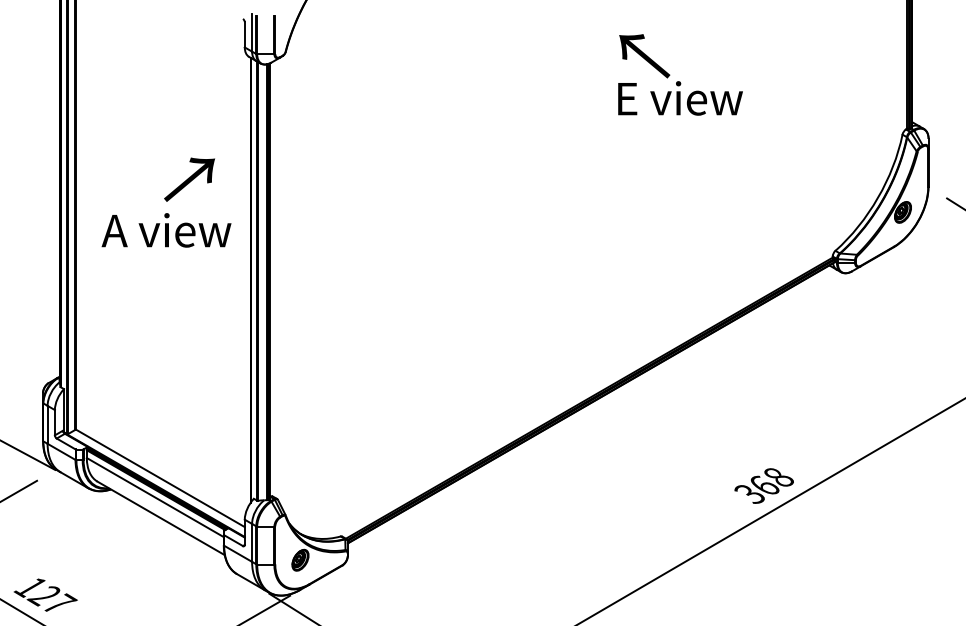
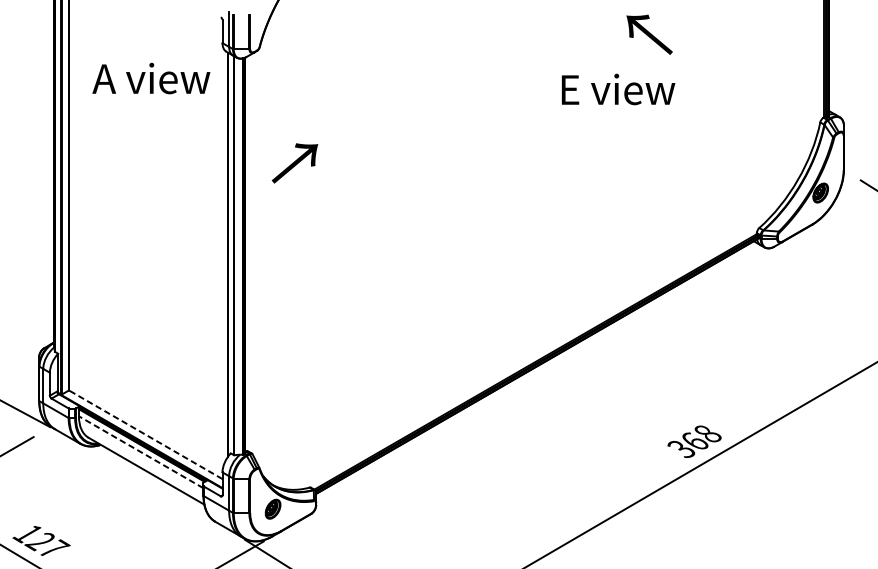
text: (644, 56) -> (649, 35), moved
text: (189, 179) -> (294, 163), moved
text: (166, 230) -> (151, 78), moved
line: (160, 478) -> (145, 434), solid -> dashed
line: (154, 497) -> (140, 452), solid -> dashed

